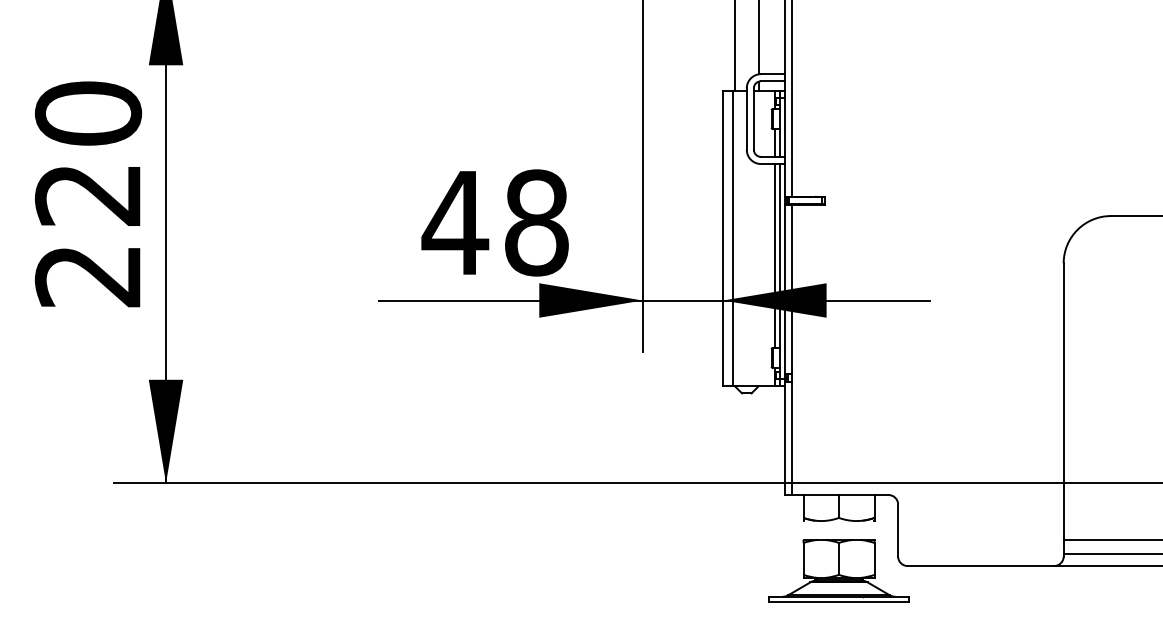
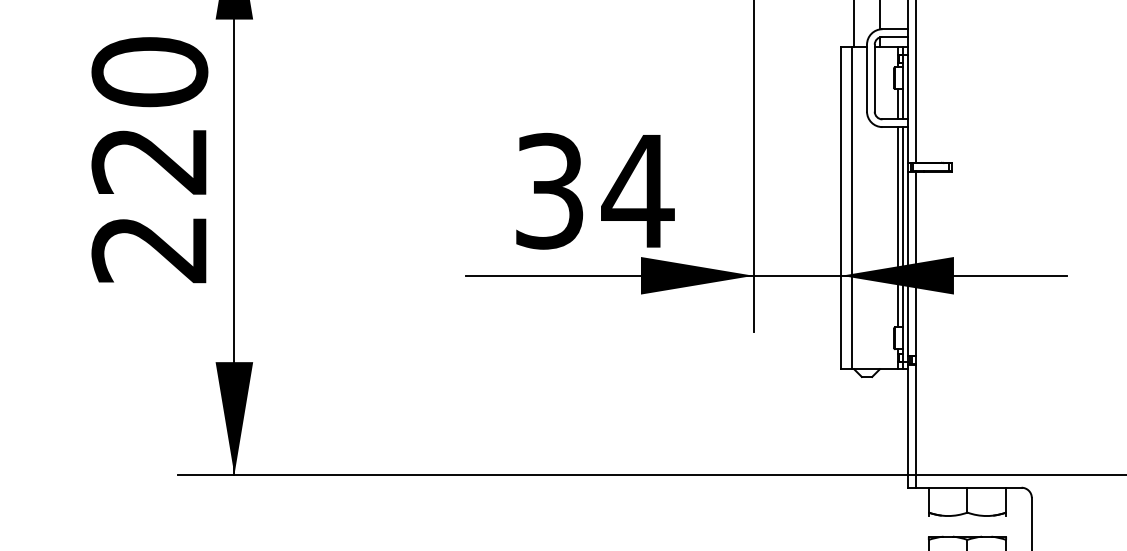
text: (495, 222) -> (593, 190), 48 -> 34

